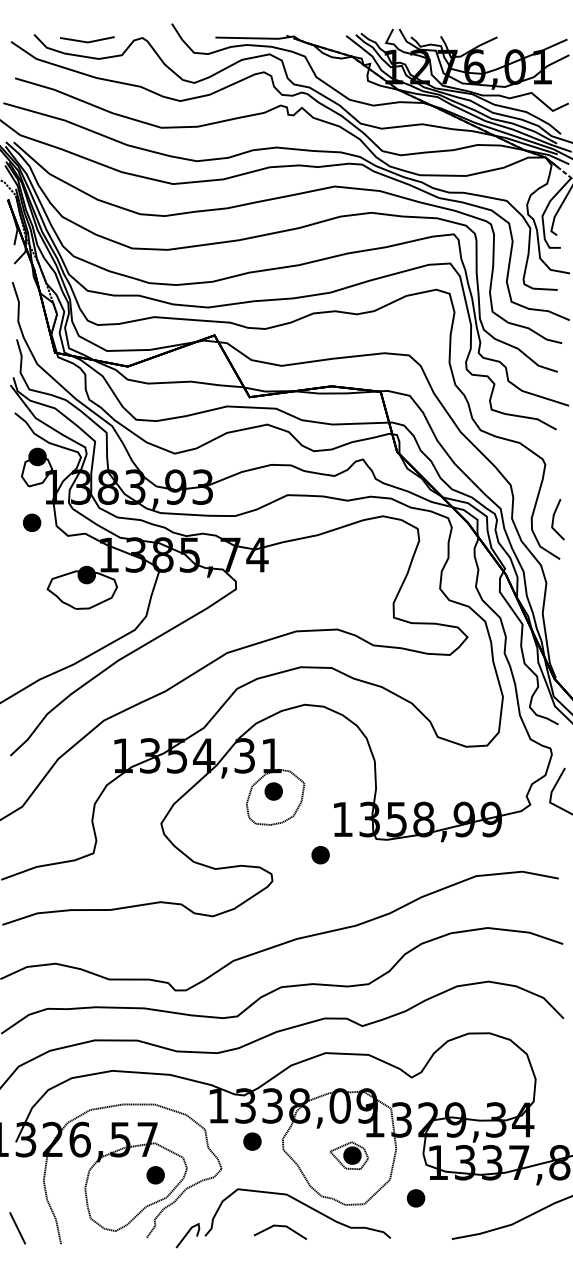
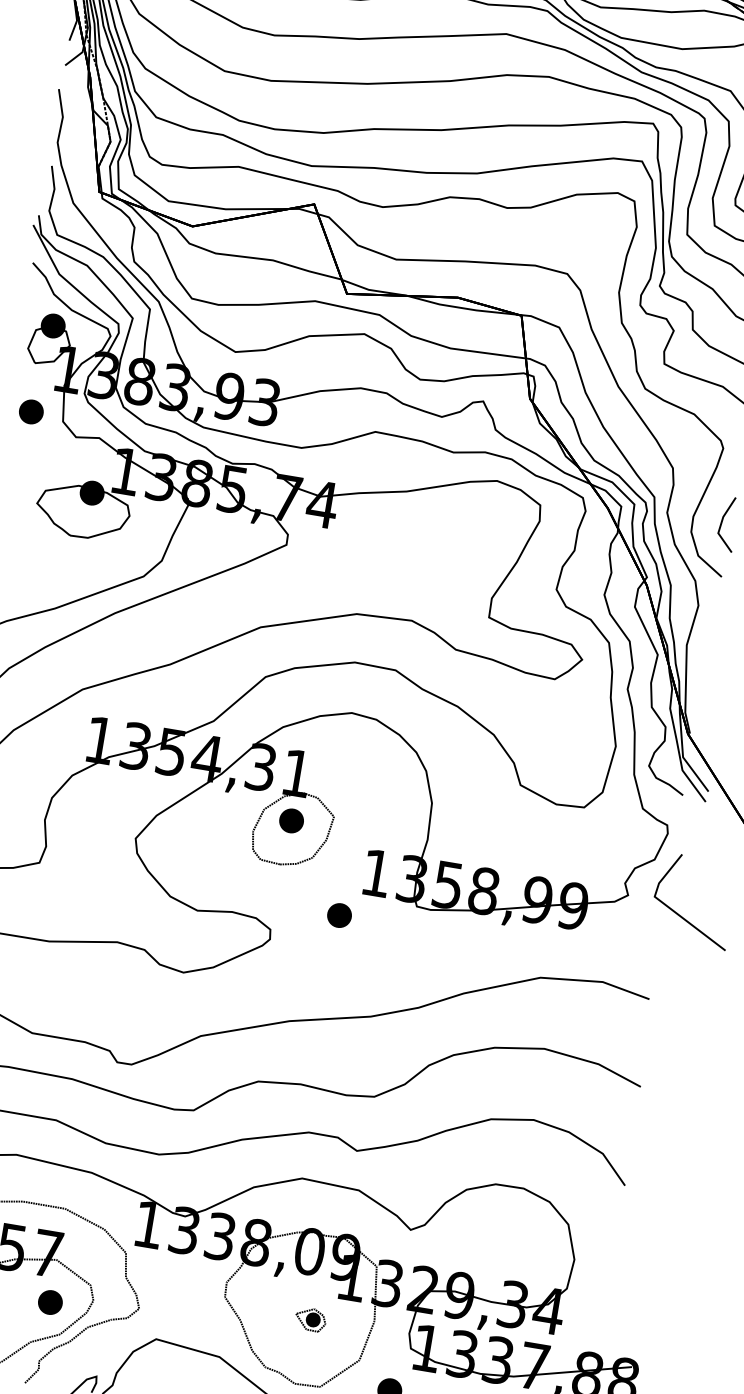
part: (252, 1141) -> (185, 1279), removed
part: (348, 1155) -> (309, 1319), size x0.6

